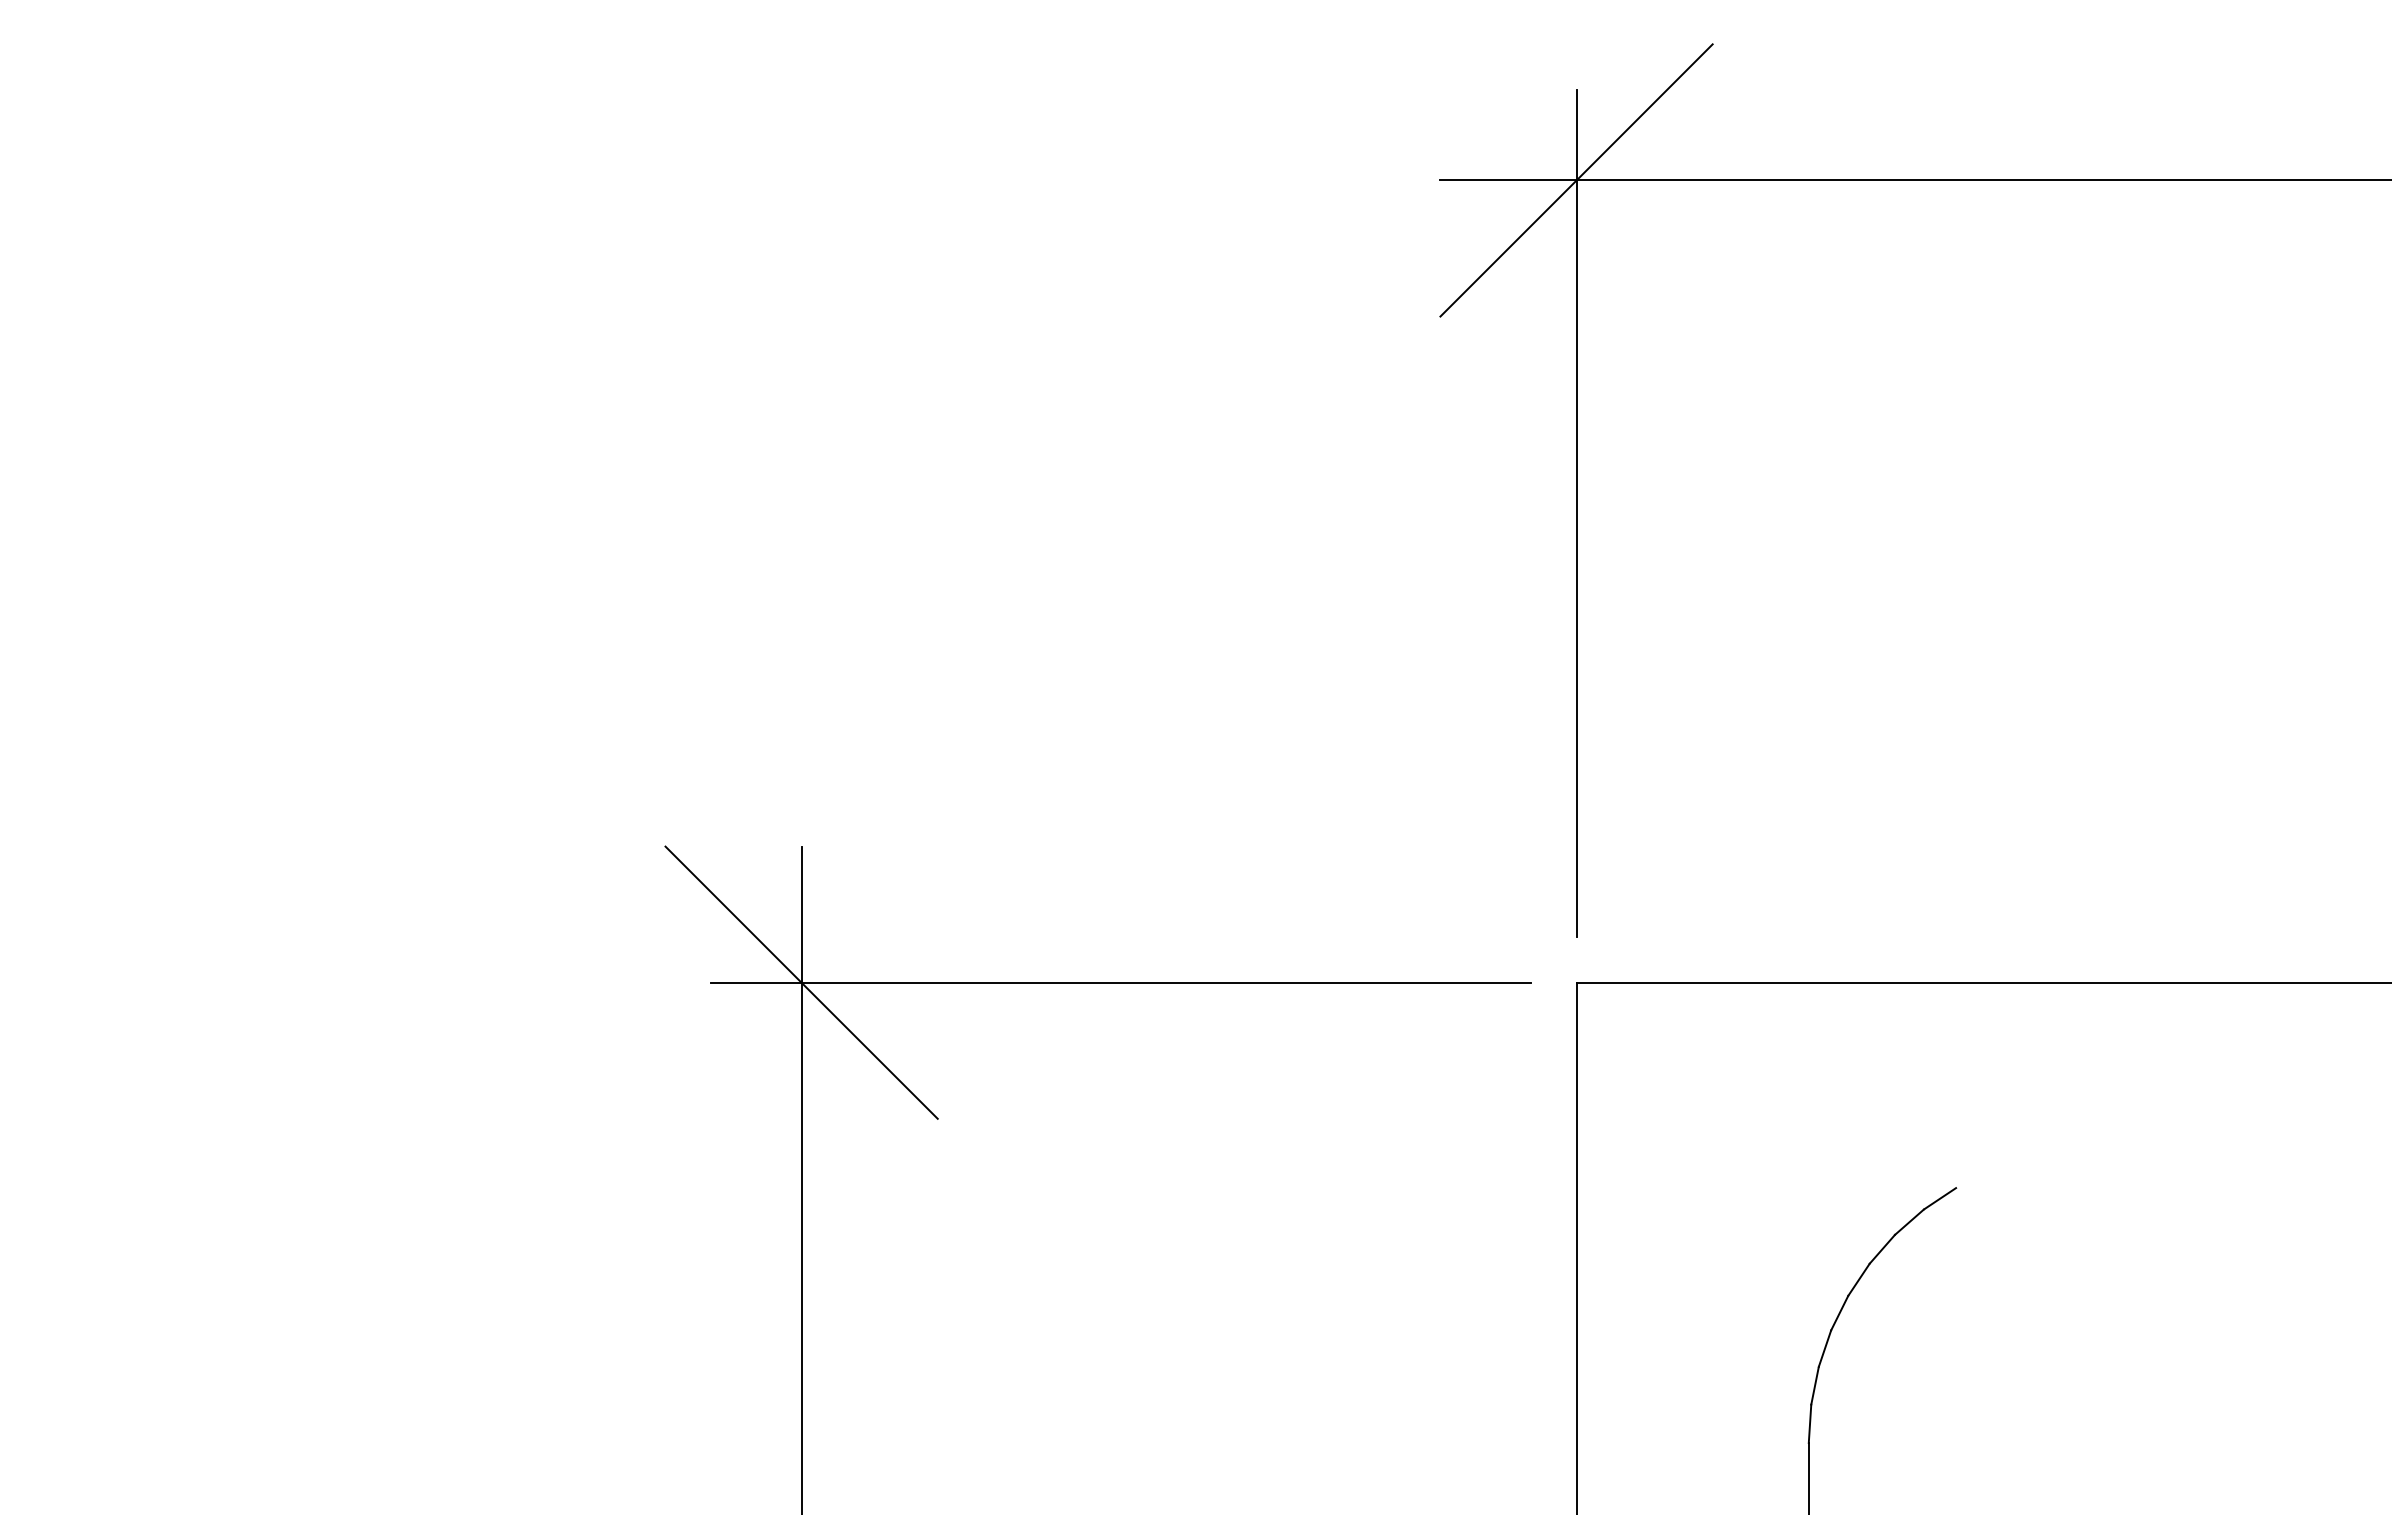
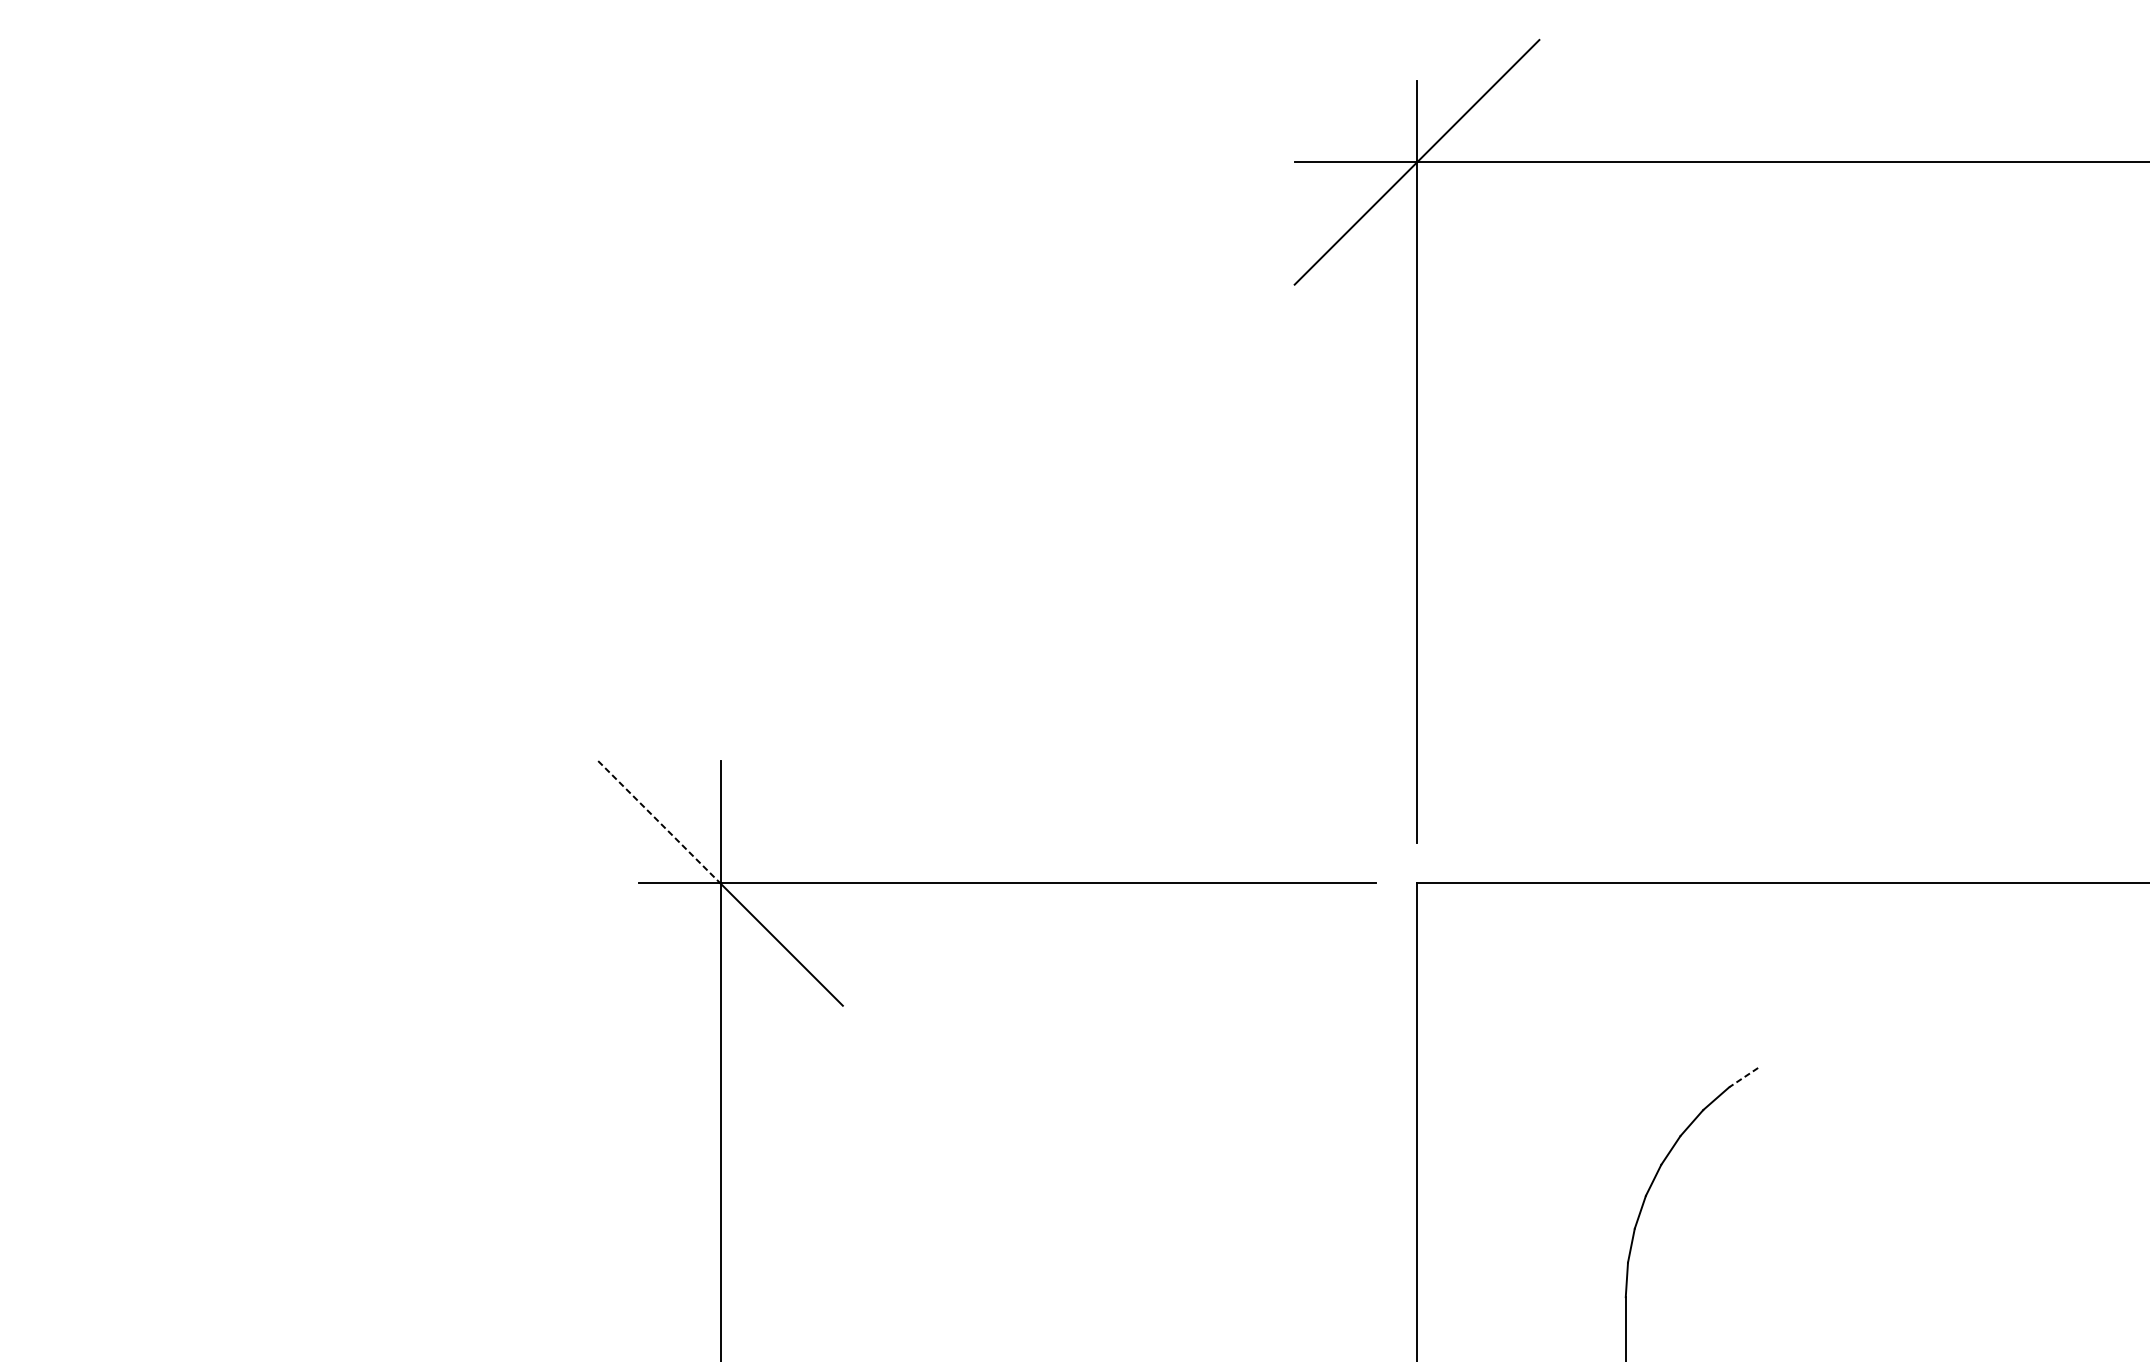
line: (733, 915) -> (659, 823), solid -> dashed
line: (1939, 1199) -> (1743, 1078), solid -> dashed

